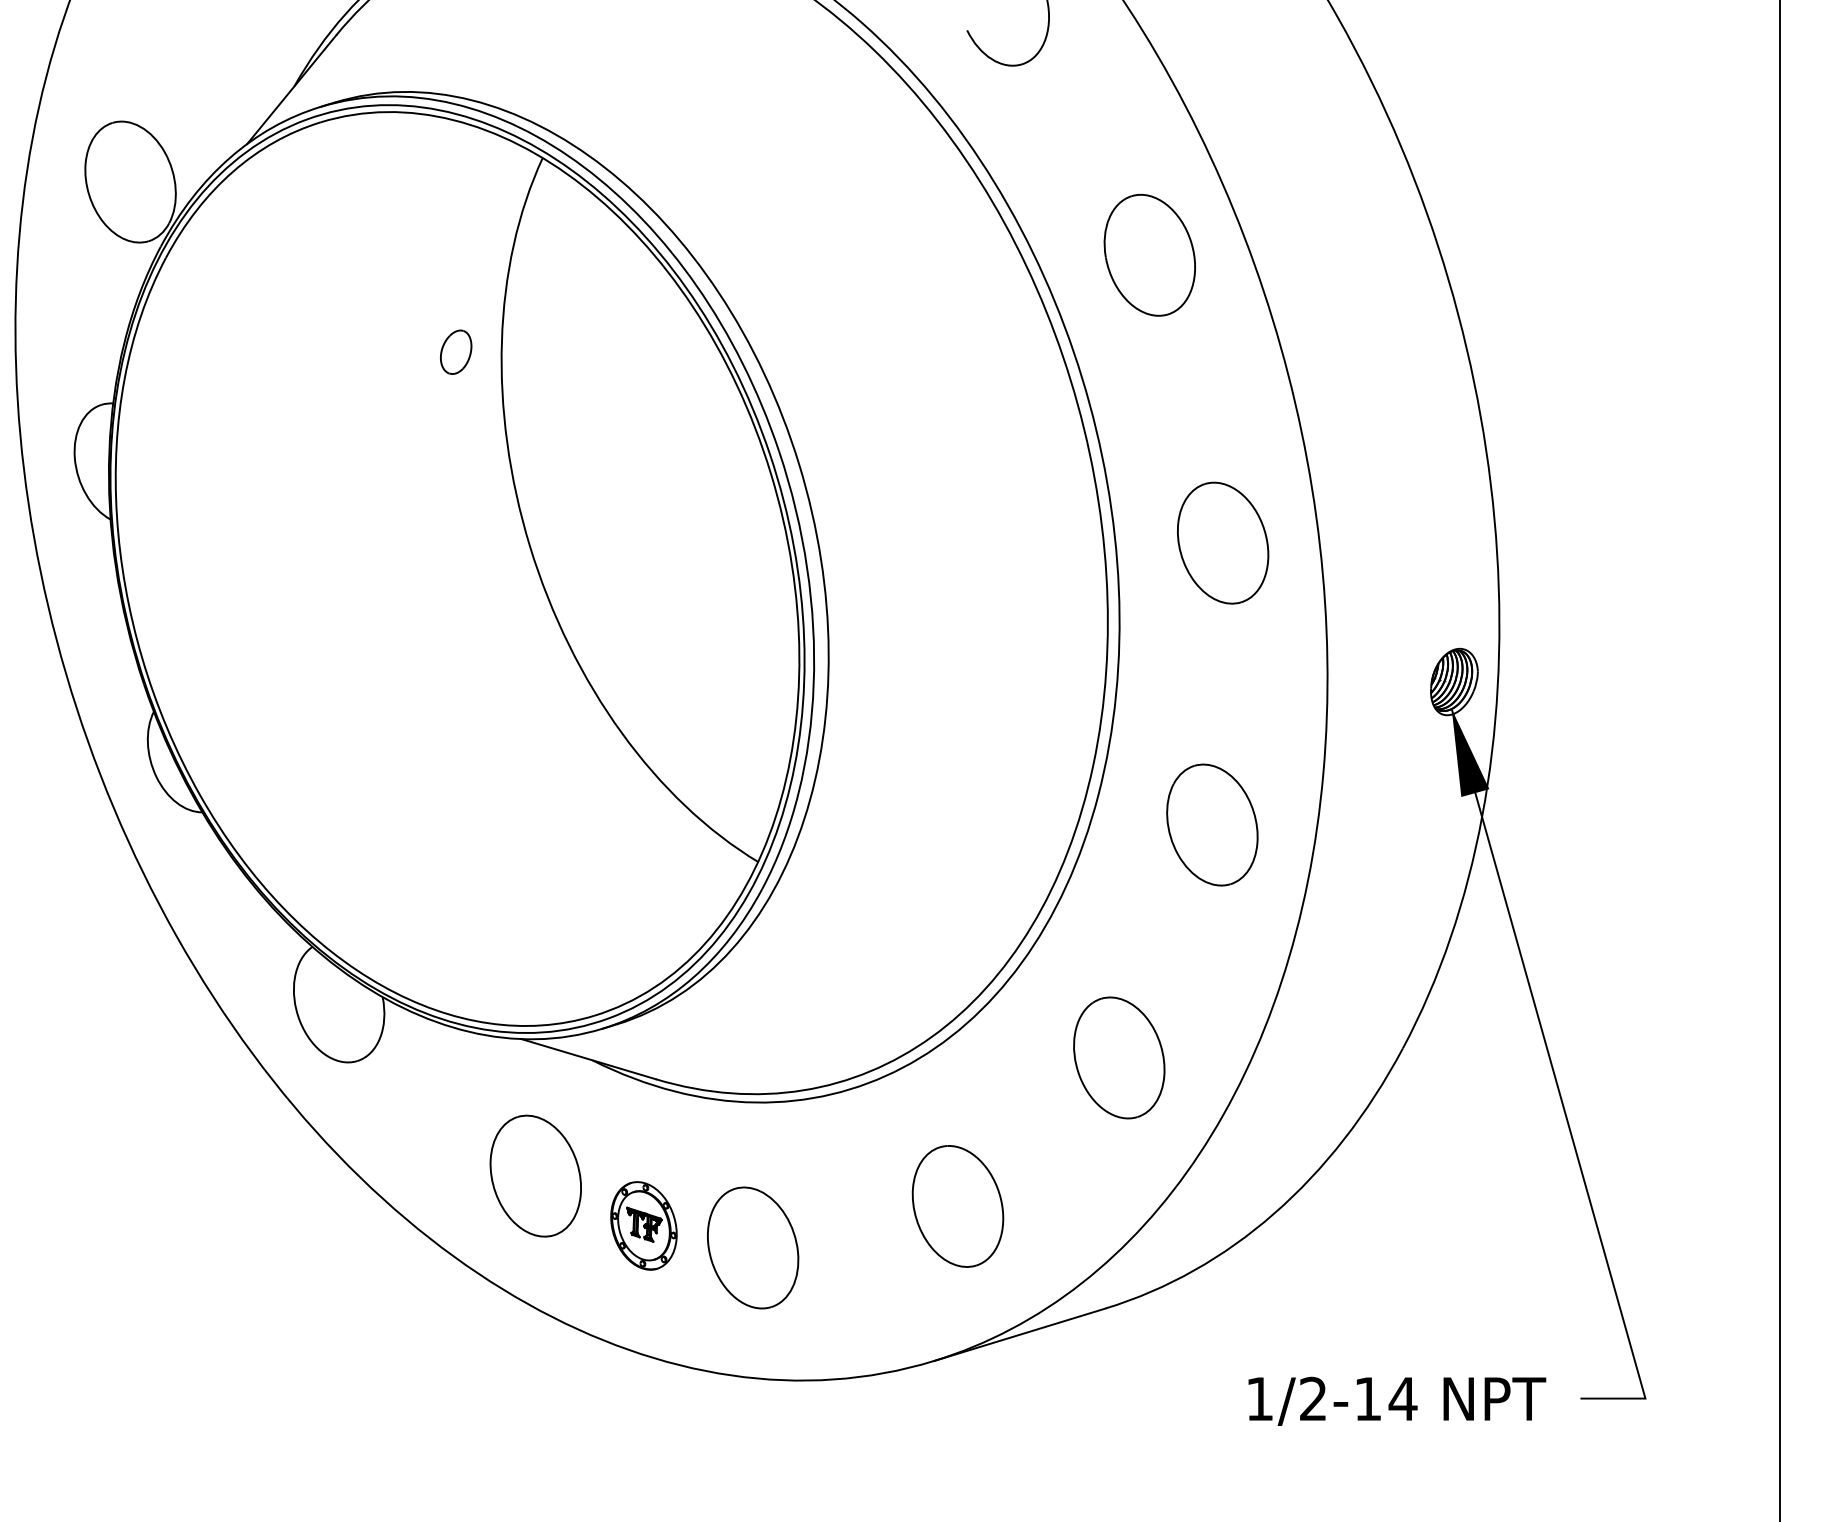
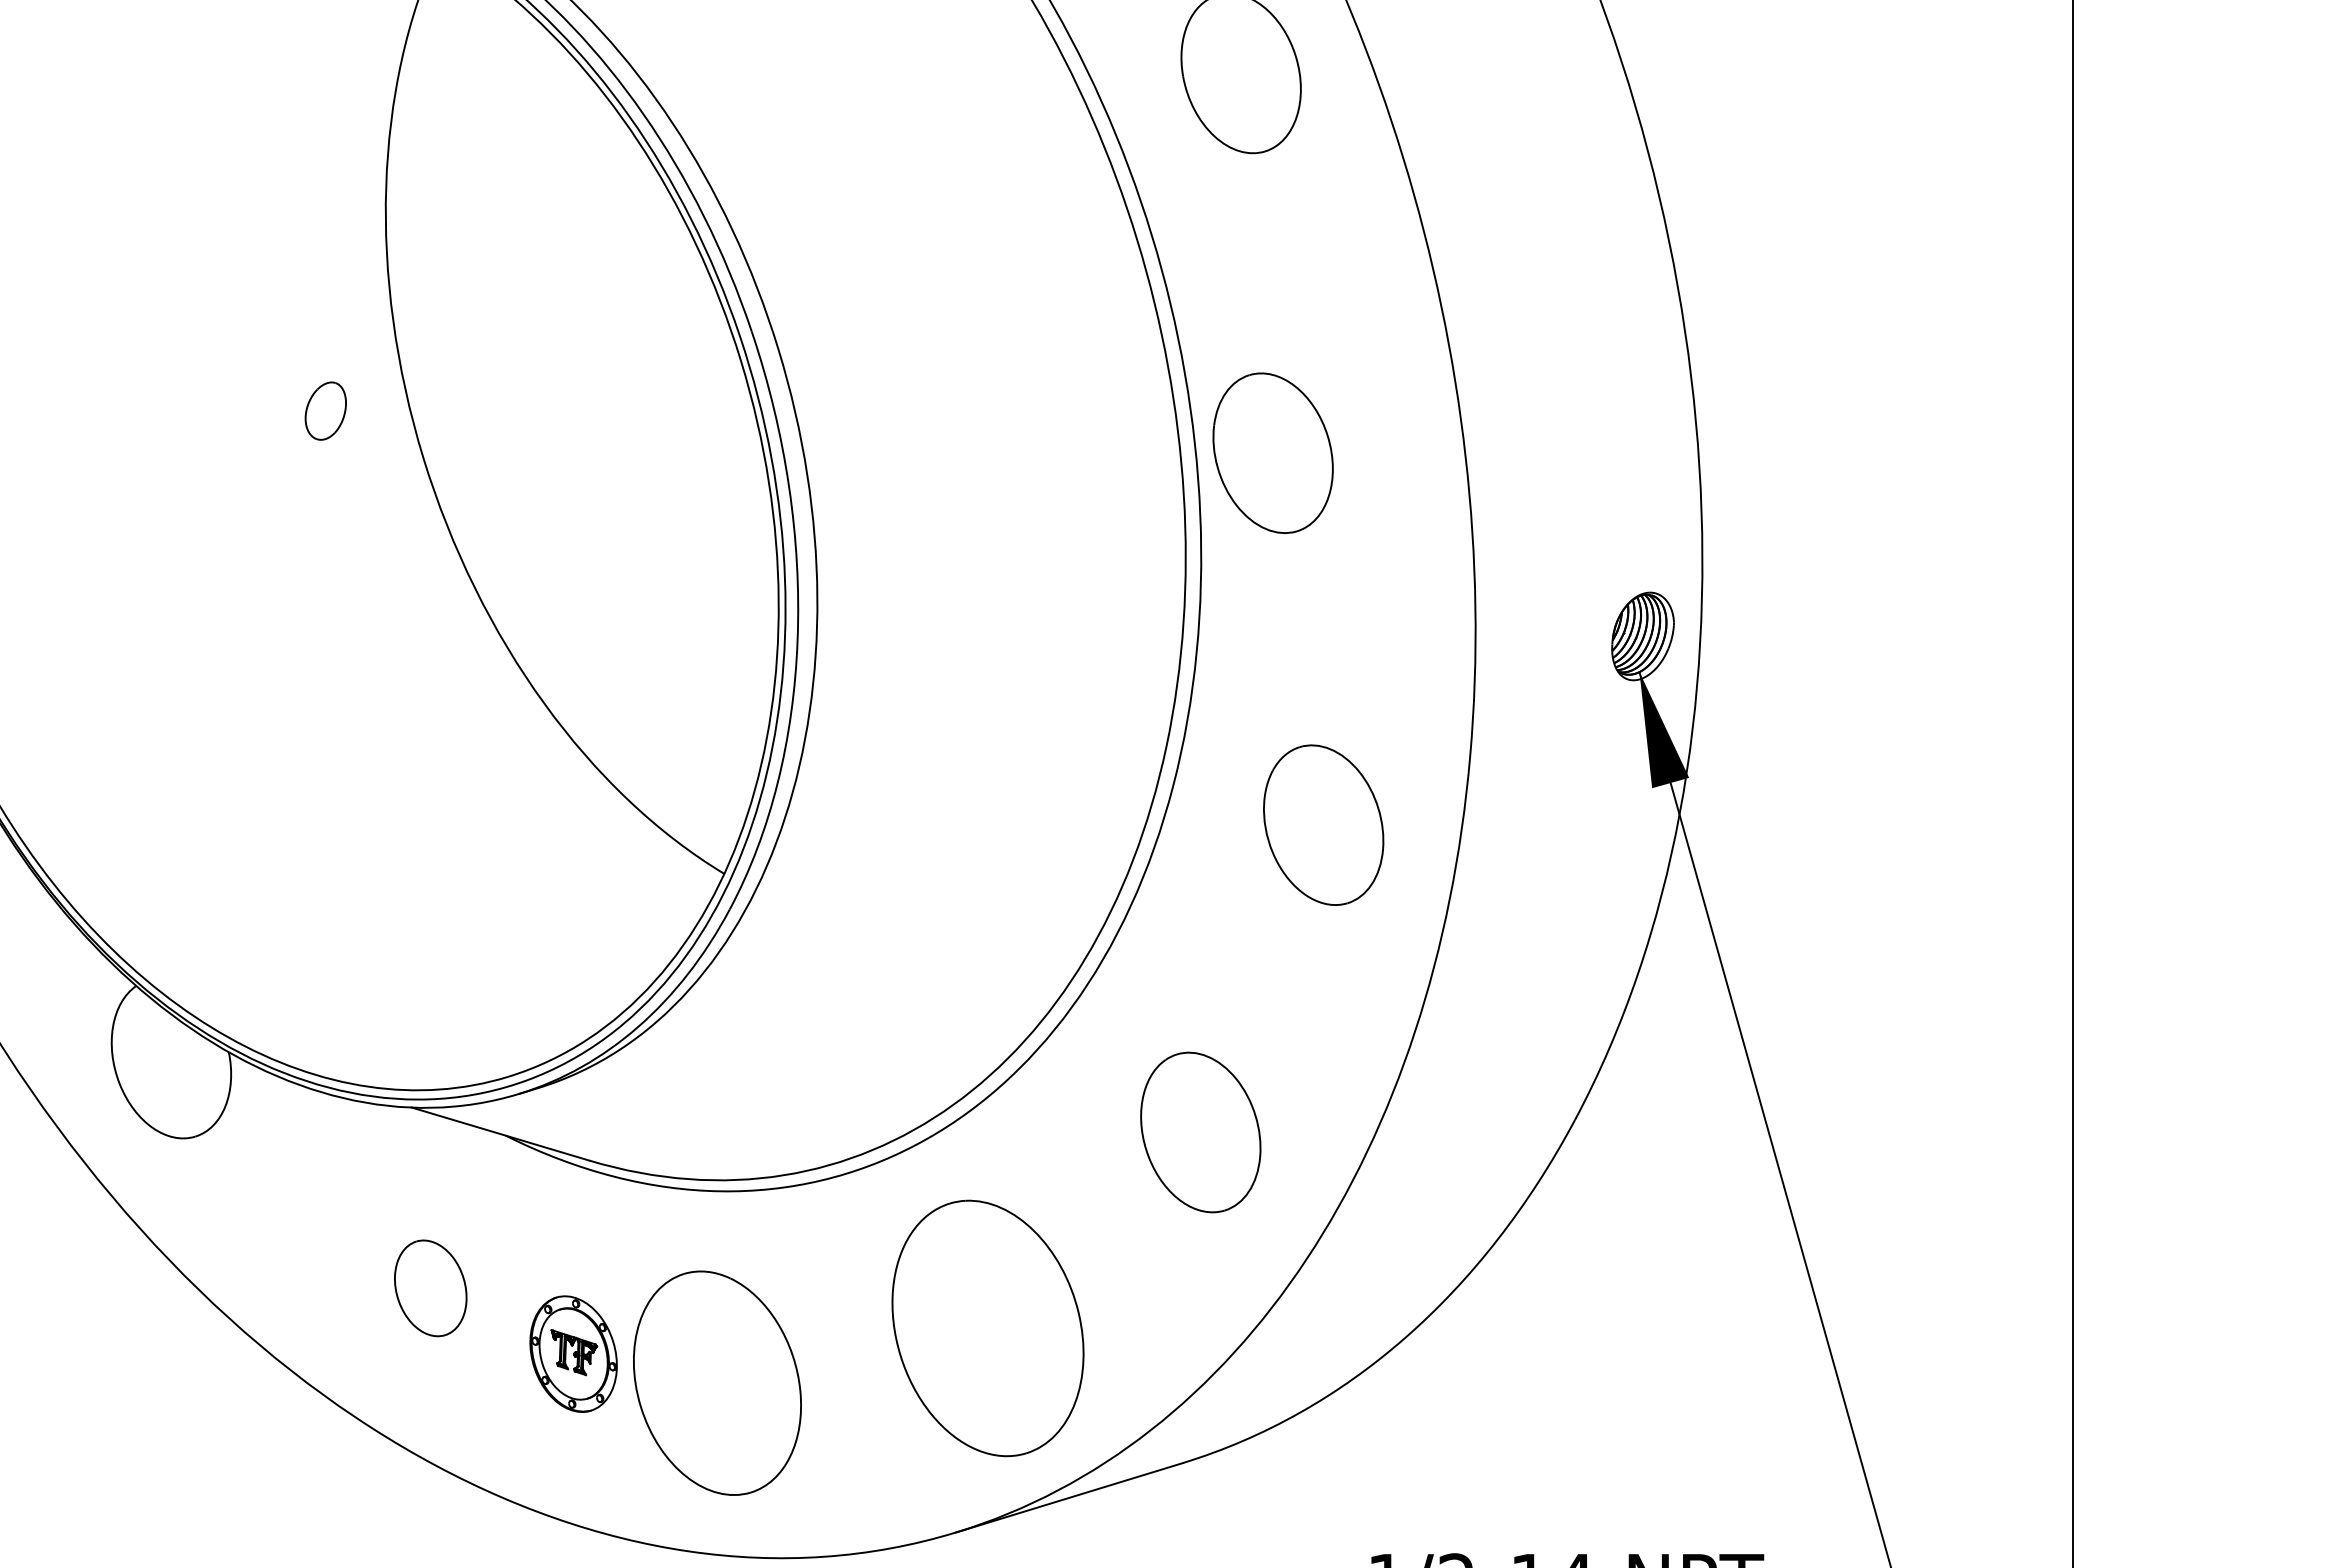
part: (456, 351) -> (326, 410), moved
part: (1223, 542) -> (1273, 452), moved
part: (535, 1175) -> (430, 1287), size x0.6
part: (957, 1206) -> (987, 1328), size x1.6
part: (753, 1247) -> (718, 1382), size x1.4

